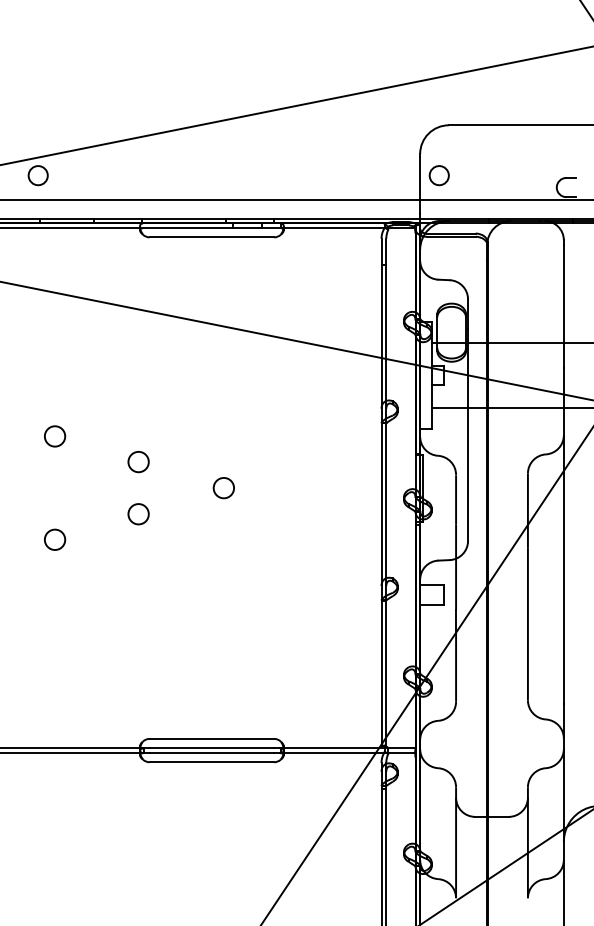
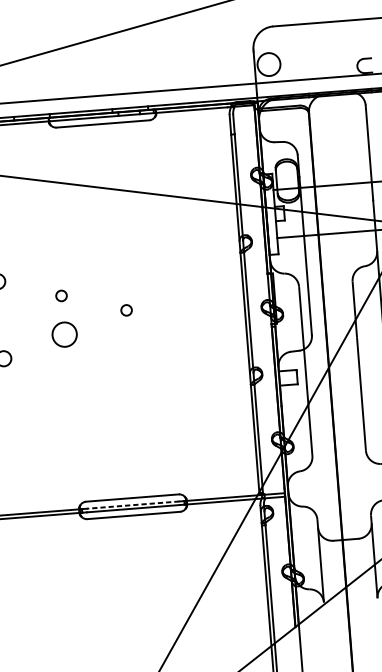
circle: (438, 175) -> (268, 64), size x1.6
circle: (138, 462) -> (61, 296), size x0.7
circle: (223, 488) -> (126, 310), size x0.7
circle: (138, 514) -> (64, 334), size x1.6
line: (211, 748) -> (132, 505), solid -> dashed

